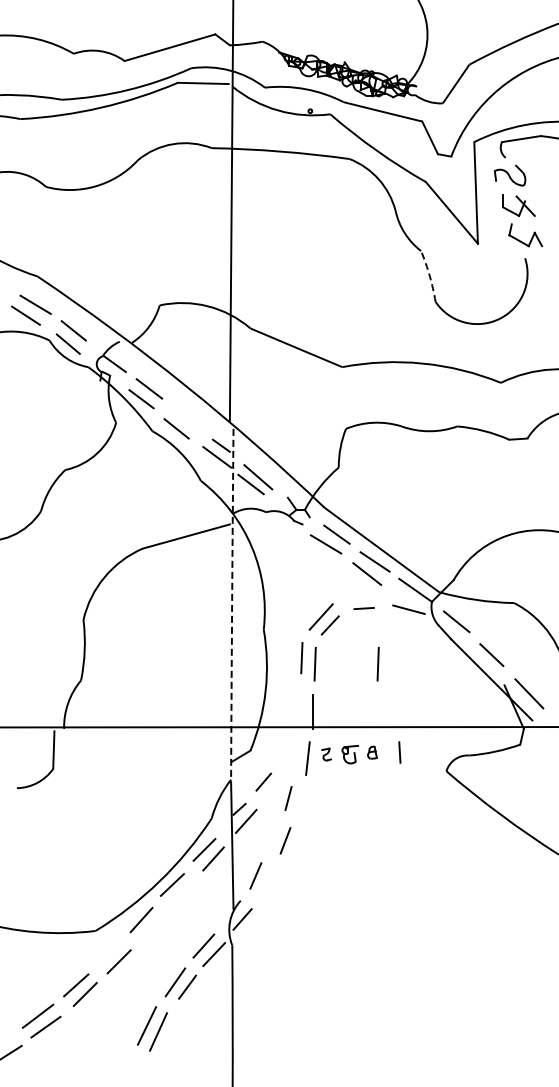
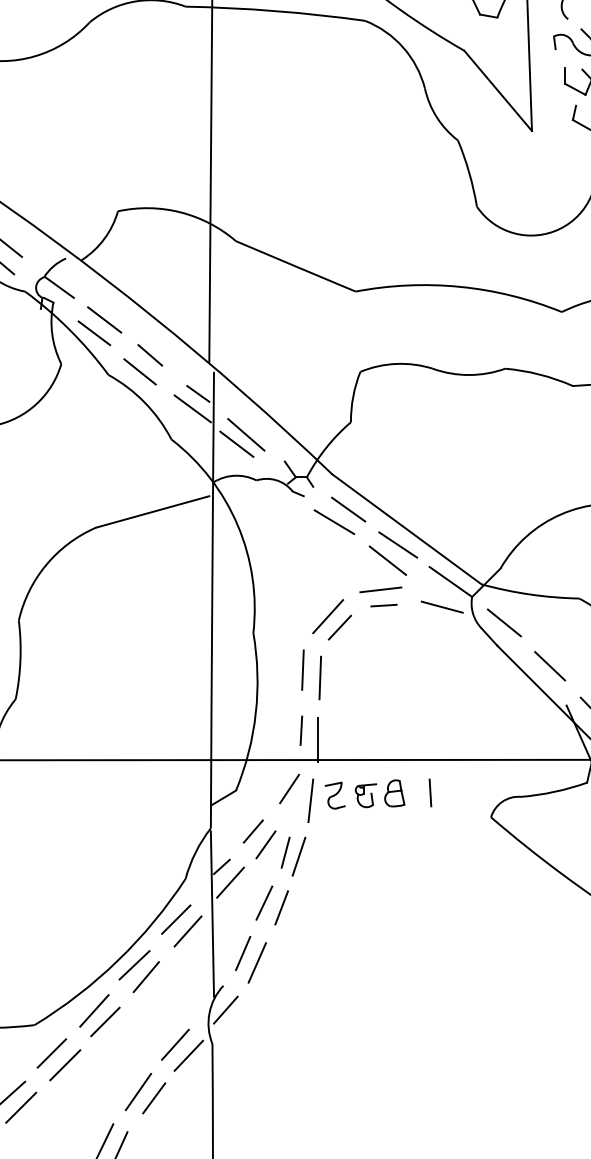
arc: (429, 276) -> (469, 173), dashed -> solid
line: (184, 416) -> (150, 355), added
line: (361, 596) -> (380, 589), added
arc: (232, 604) -> (212, 600), dashed -> solid
line: (377, 664) -> (401, 678), removed
line: (300, 704) -> (301, 730), added
line: (291, 749) -> (289, 789), added
part: (372, 752) -> (394, 792), size x1.67
part: (326, 754) -> (334, 795), size x1.67
line: (273, 792) -> (266, 844), added
line: (298, 801) -> (298, 856), added
line: (272, 836) -> (264, 902), added
line: (266, 883) -> (256, 963), added
line: (181, 893) -> (146, 976), added
line: (149, 928) -> (104, 1021), added
line: (108, 952) -> (51, 1053), added

